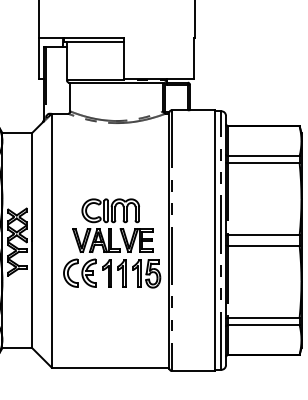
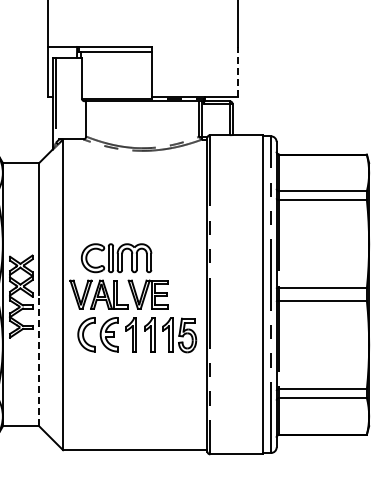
line: (194, 58) -> (237, 71), solid -> dashed
part: (112, 225) -> (118, 276), moved
line: (32, 294) -> (39, 360), solid -> dashed

